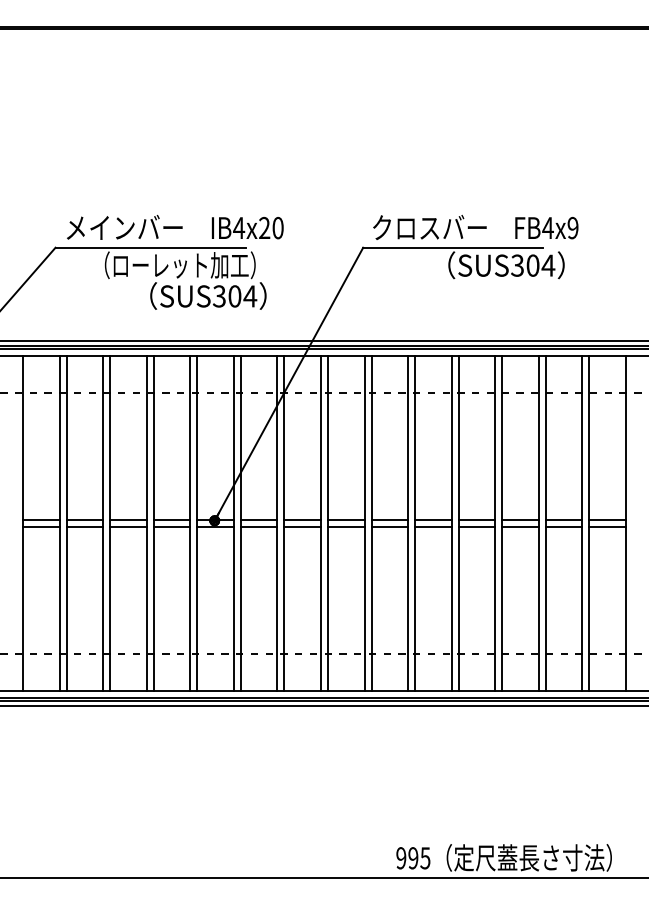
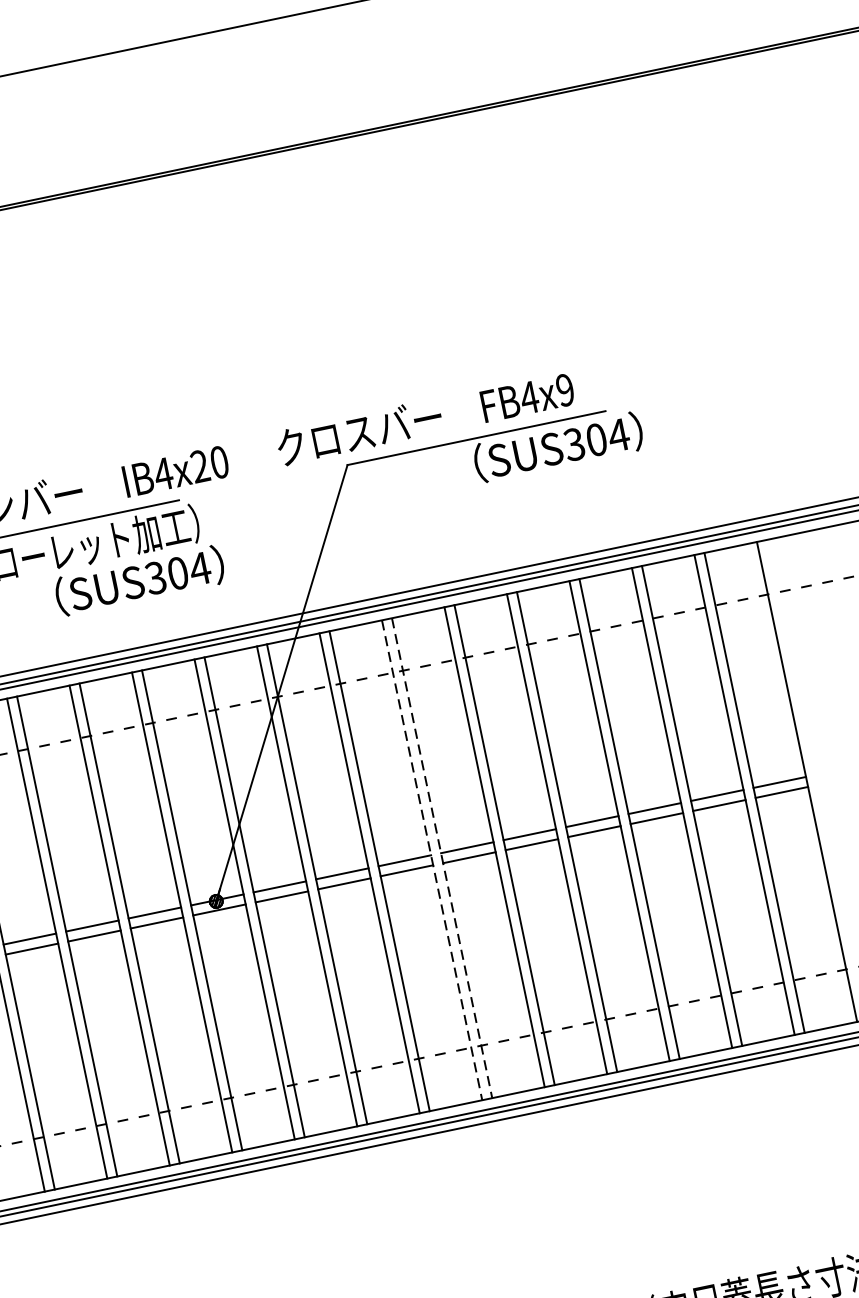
text: (475, 227) -> (425, 418), moved
line: (364, 523) -> (432, 860), solid -> dashed
line: (371, 523) -> (442, 858), solid -> dashed

